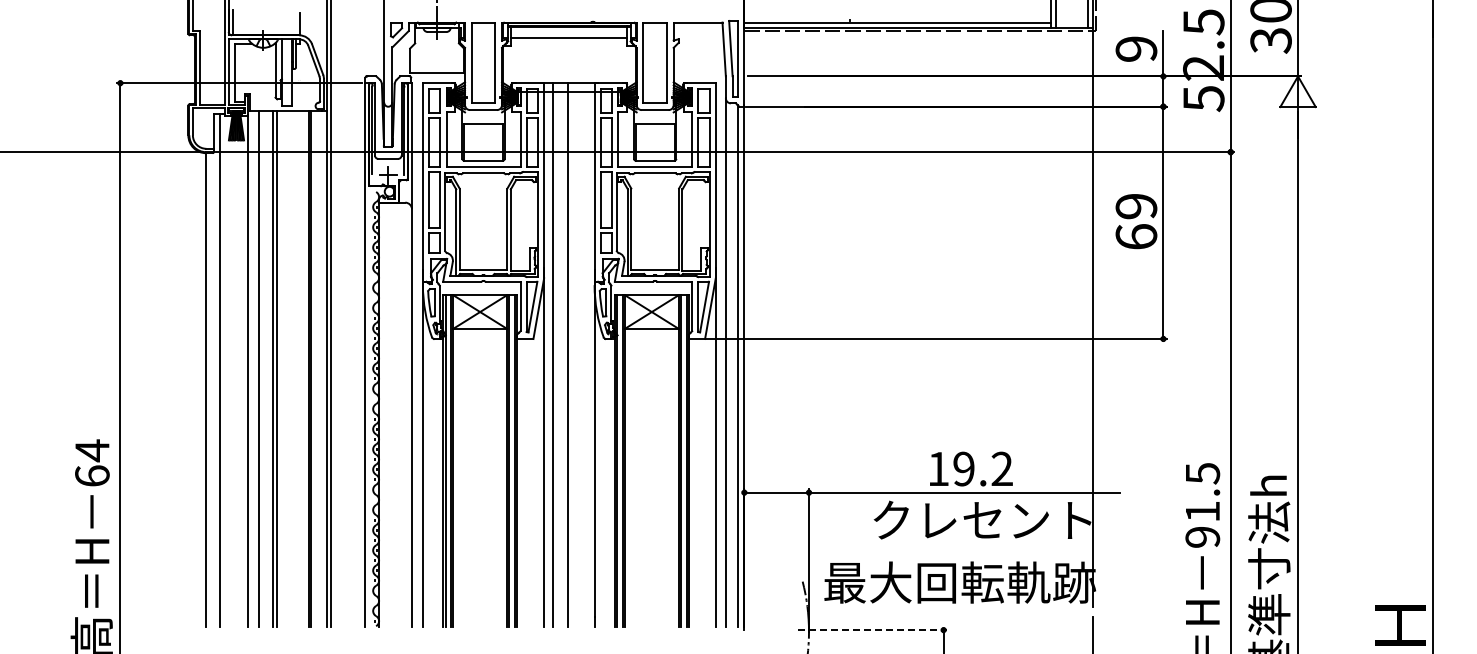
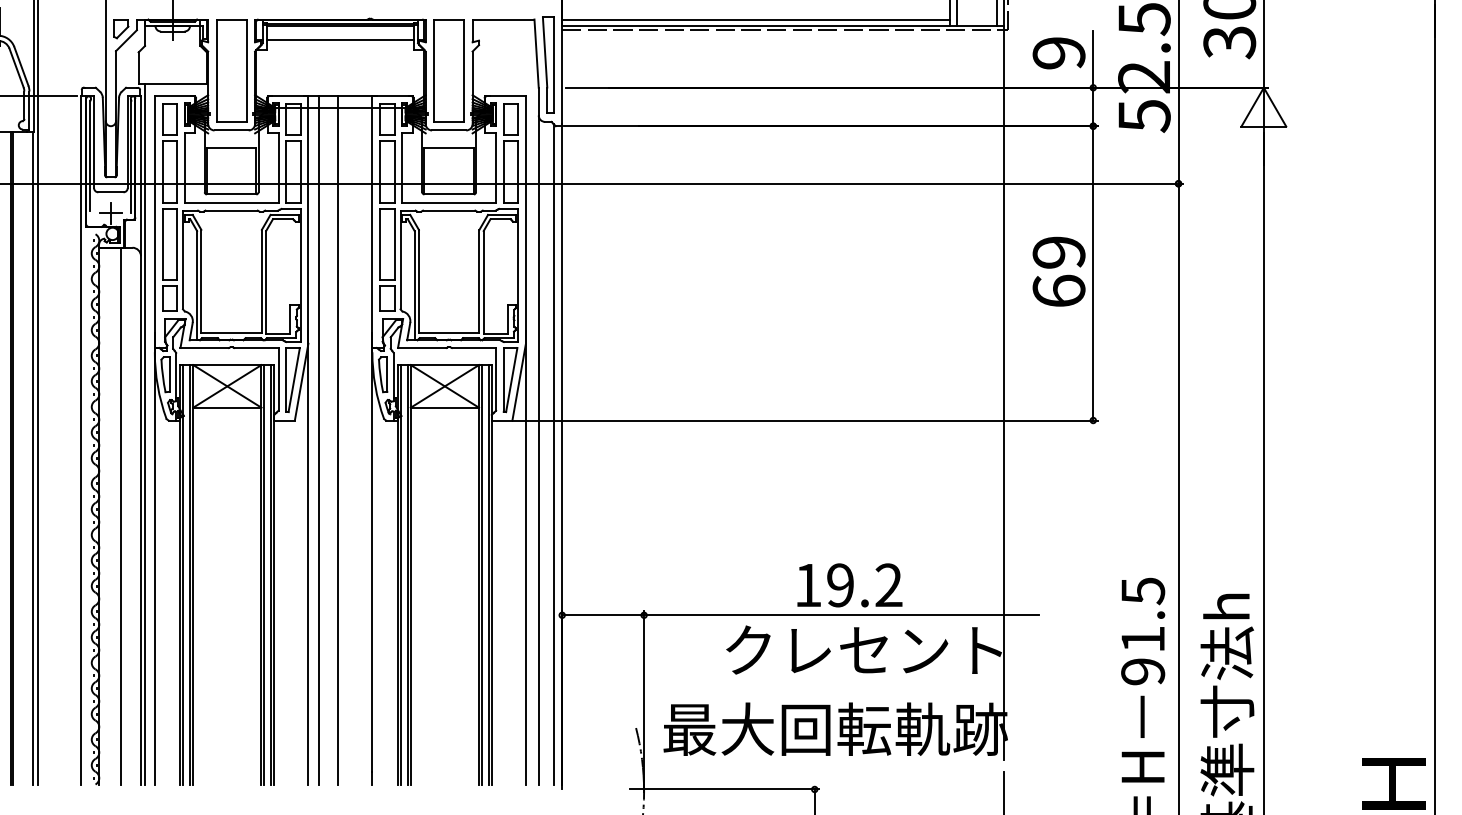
line: (415, 349) -> (145, 433), added
line: (395, 414) -> (120, 516), added
line: (873, 630) -> (725, 789), dashed -> solid

